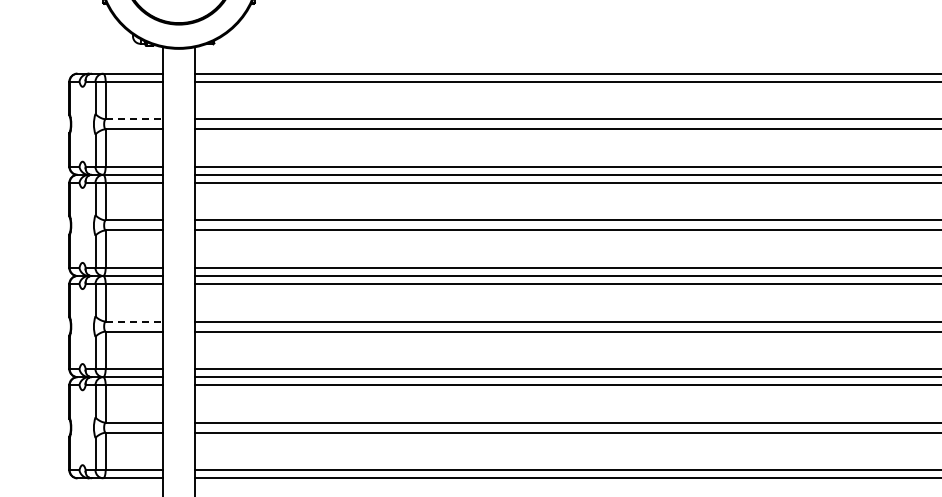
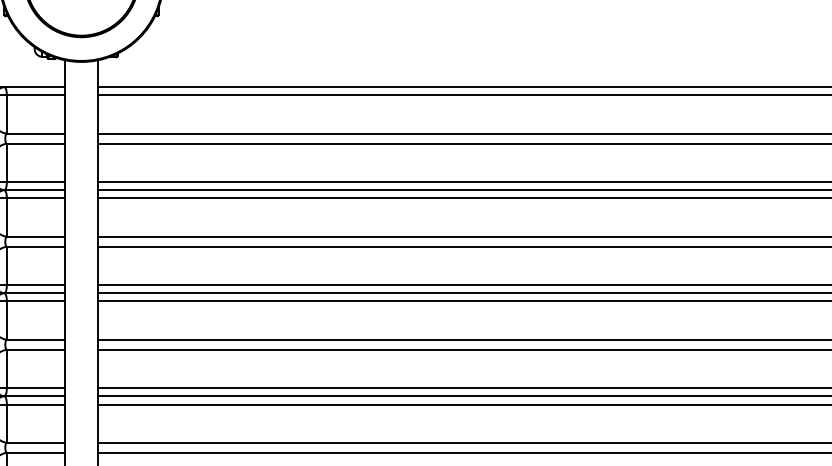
line: (134, 119) -> (36, 133), dashed -> solid
line: (134, 321) -> (36, 339), dashed -> solid

